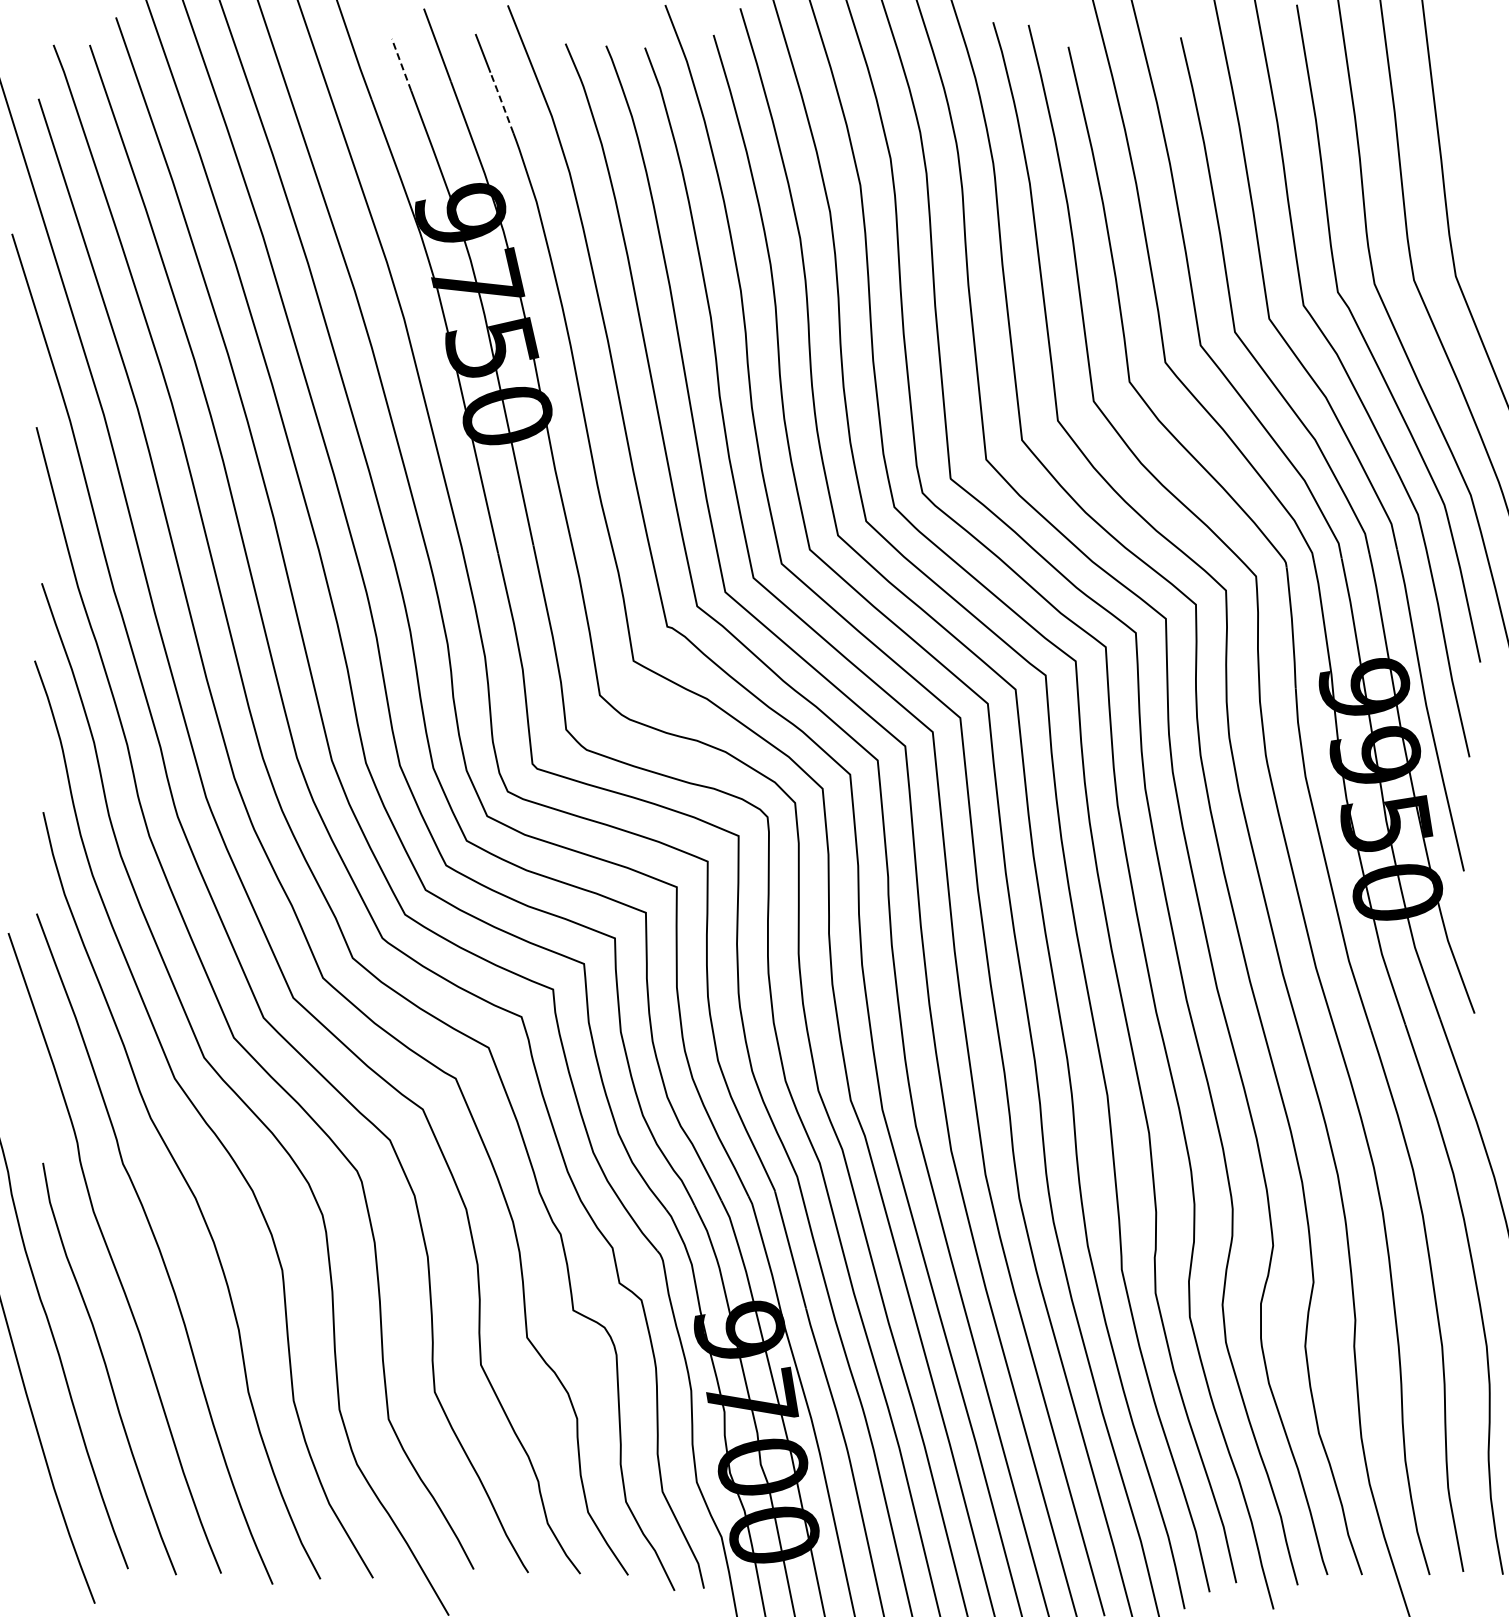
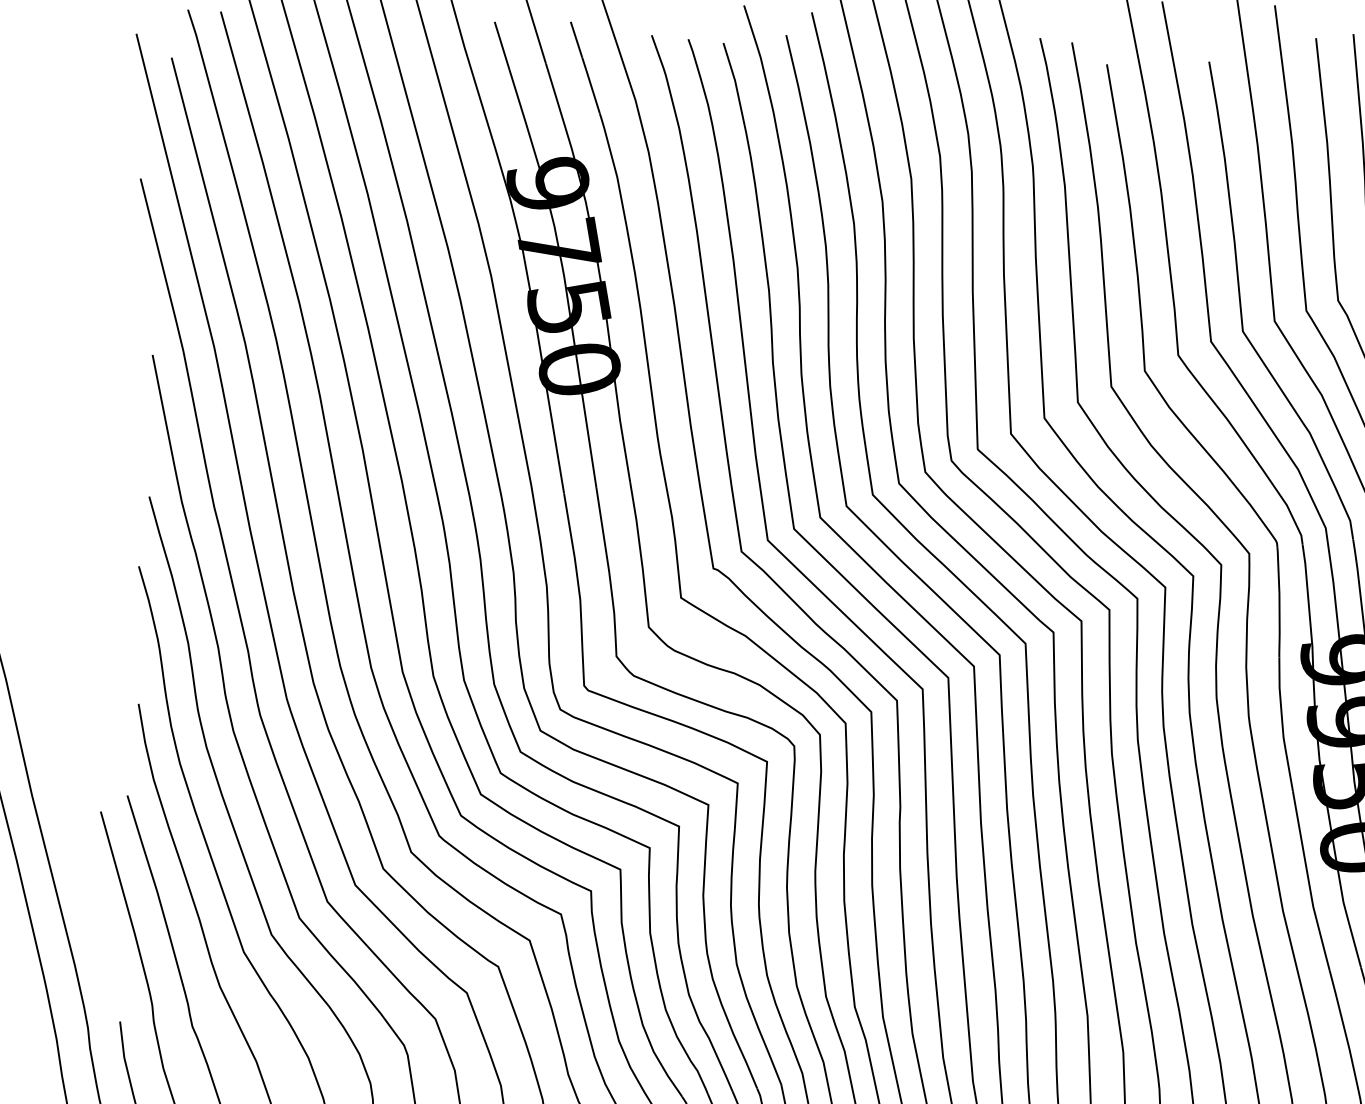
line: (401, 64) -> (502, 45), dashed -> solid
line: (501, 101) -> (590, 84), dashed -> solid

